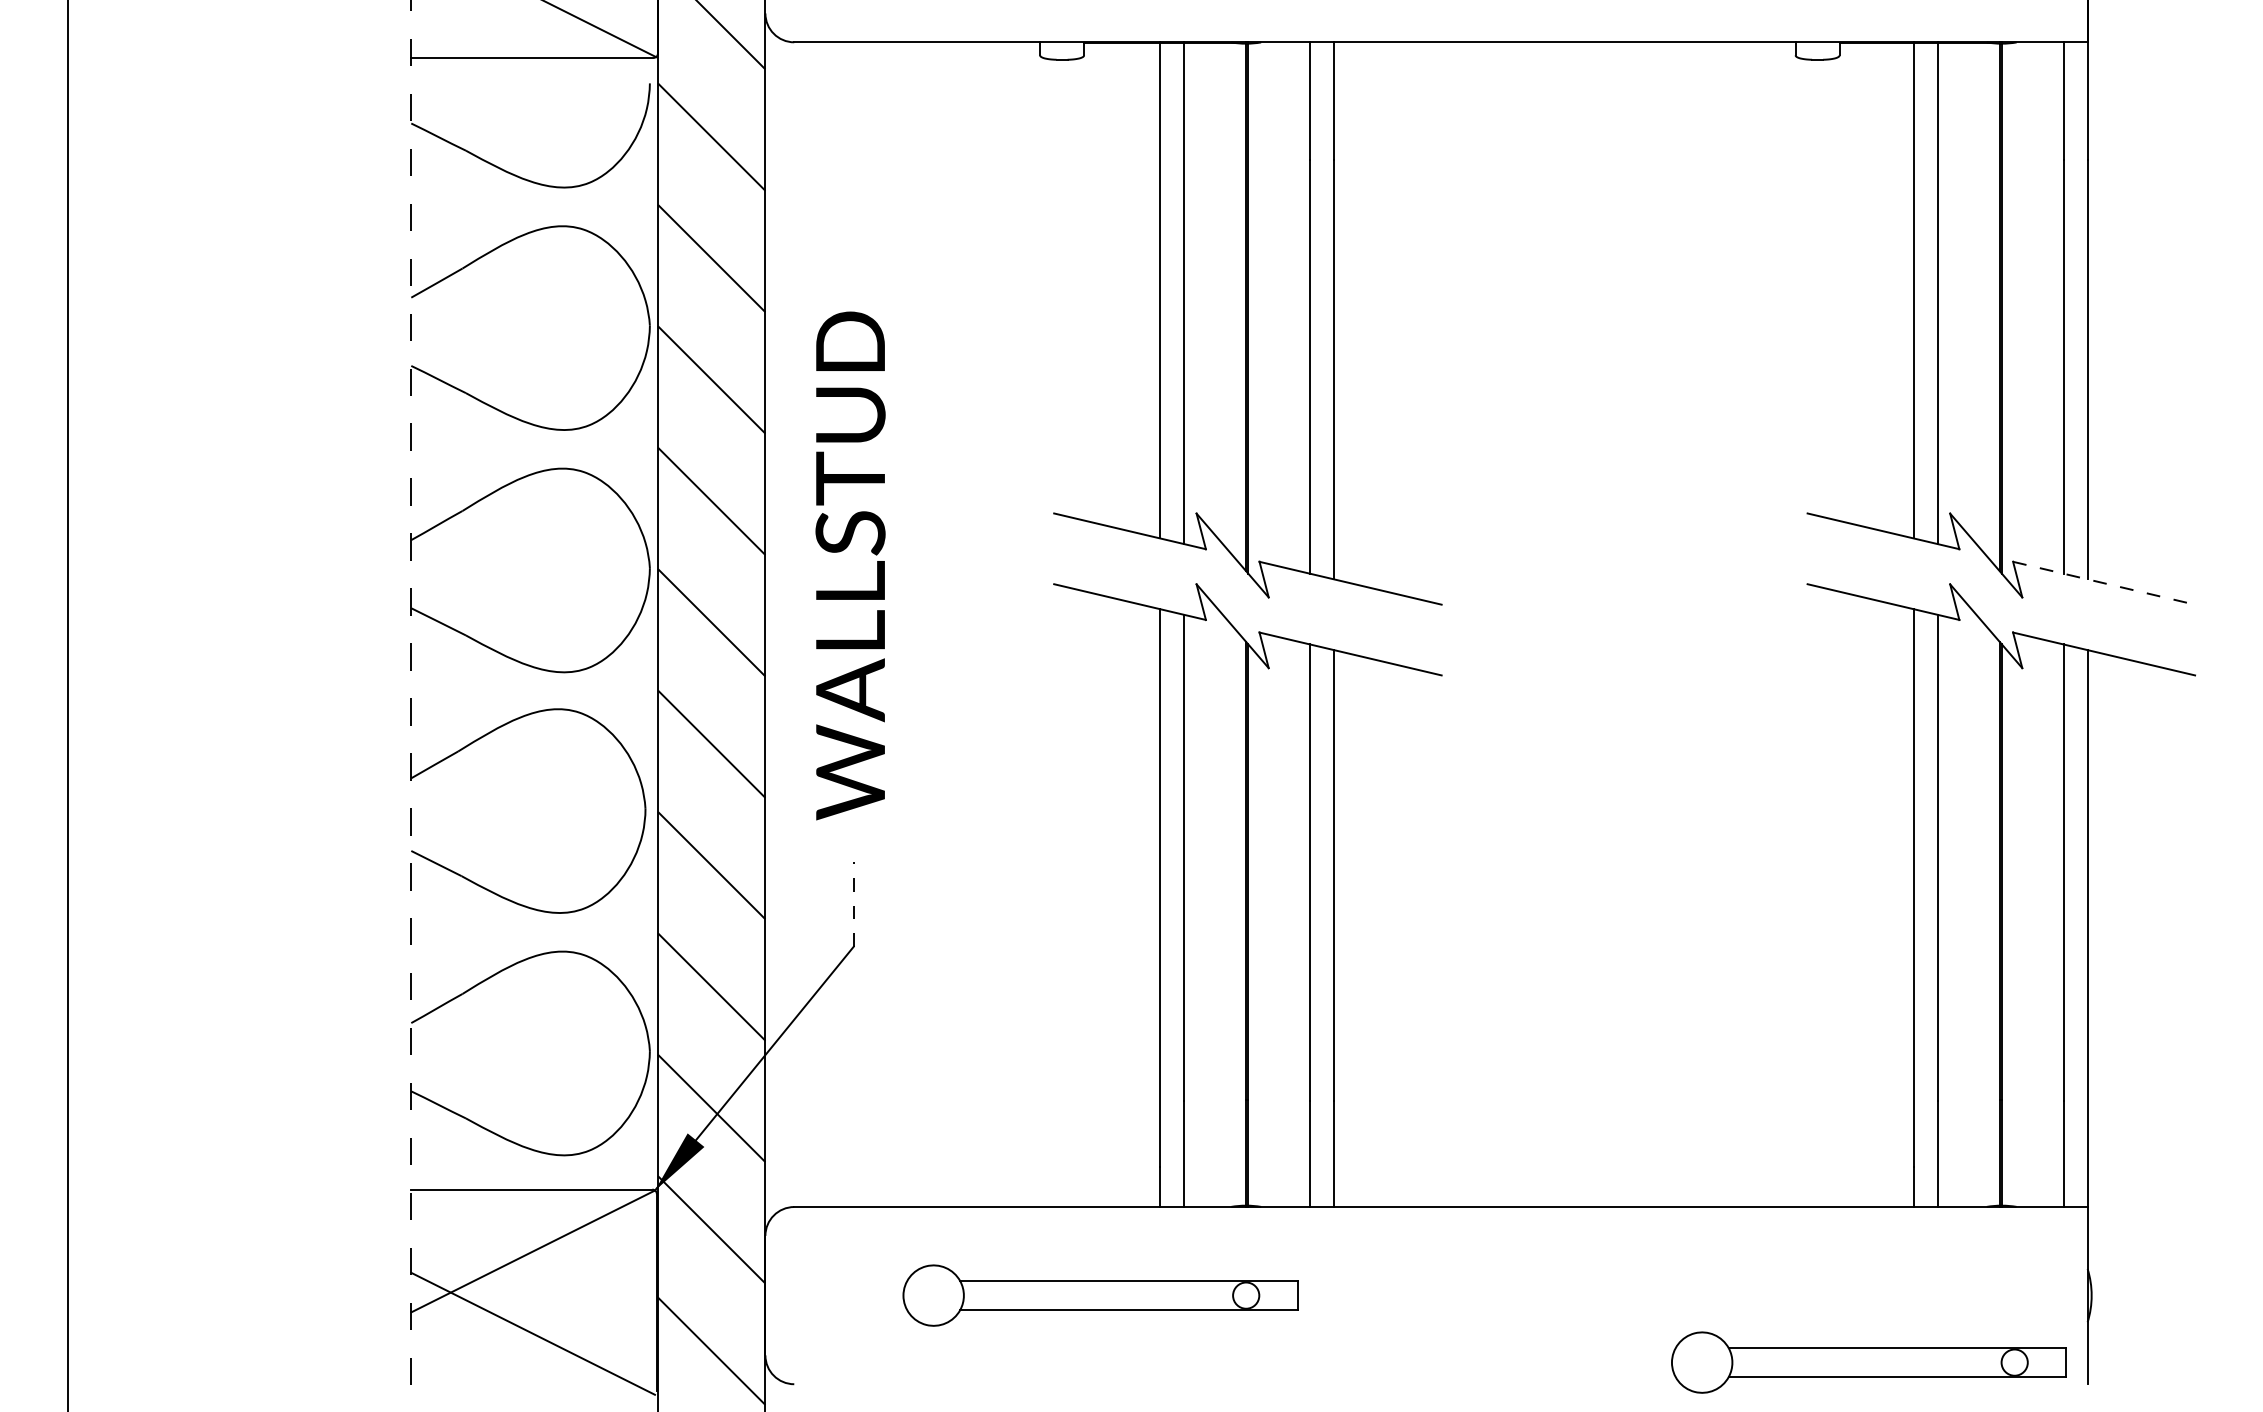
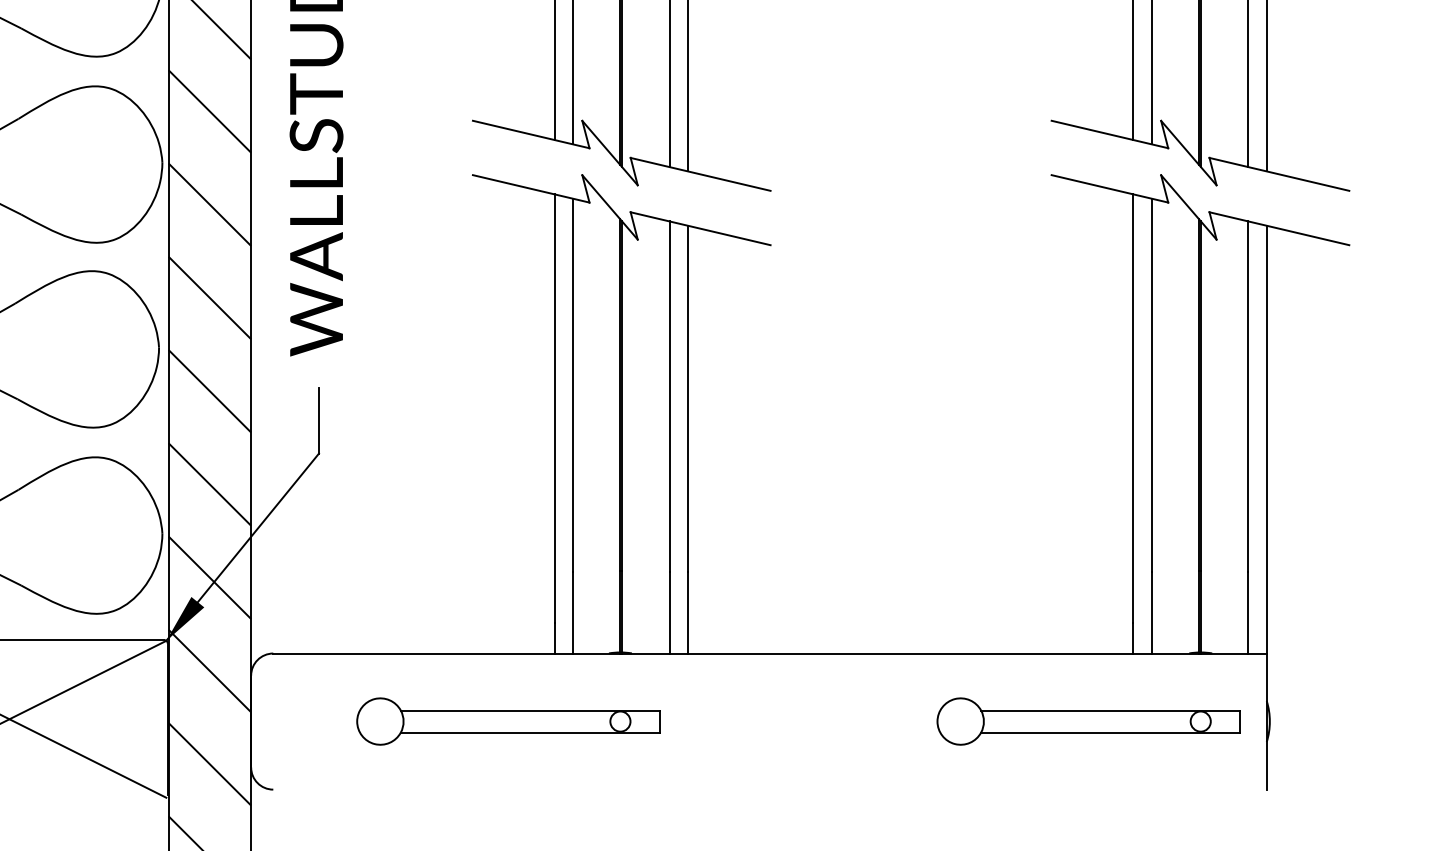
line: (2104, 583) -> (1279, 174), dashed -> solid
line: (853, 904) -> (318, 421), dashed -> solid
part: (1868, 1362) -> (1088, 721), moved

